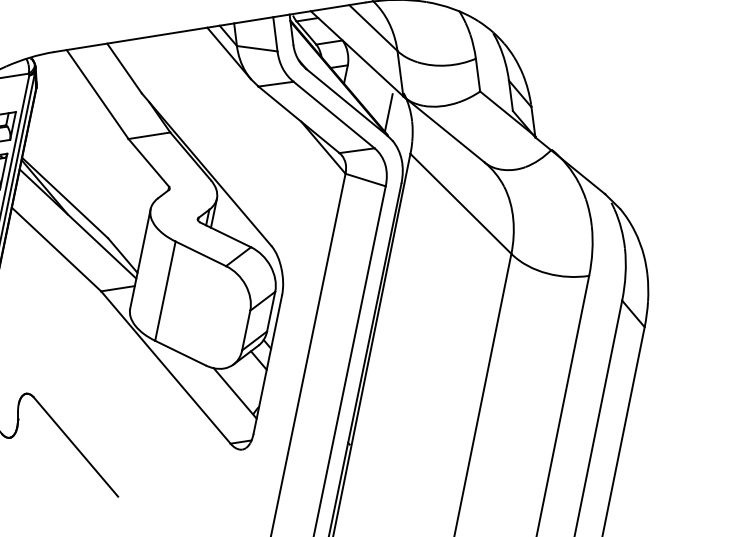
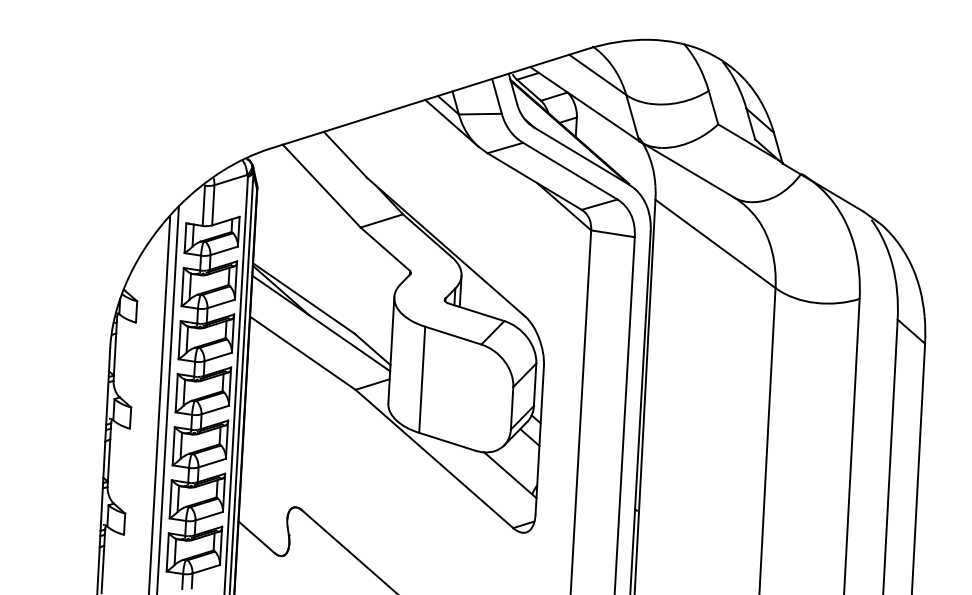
line: (388, 112) -> (626, 160), removed

